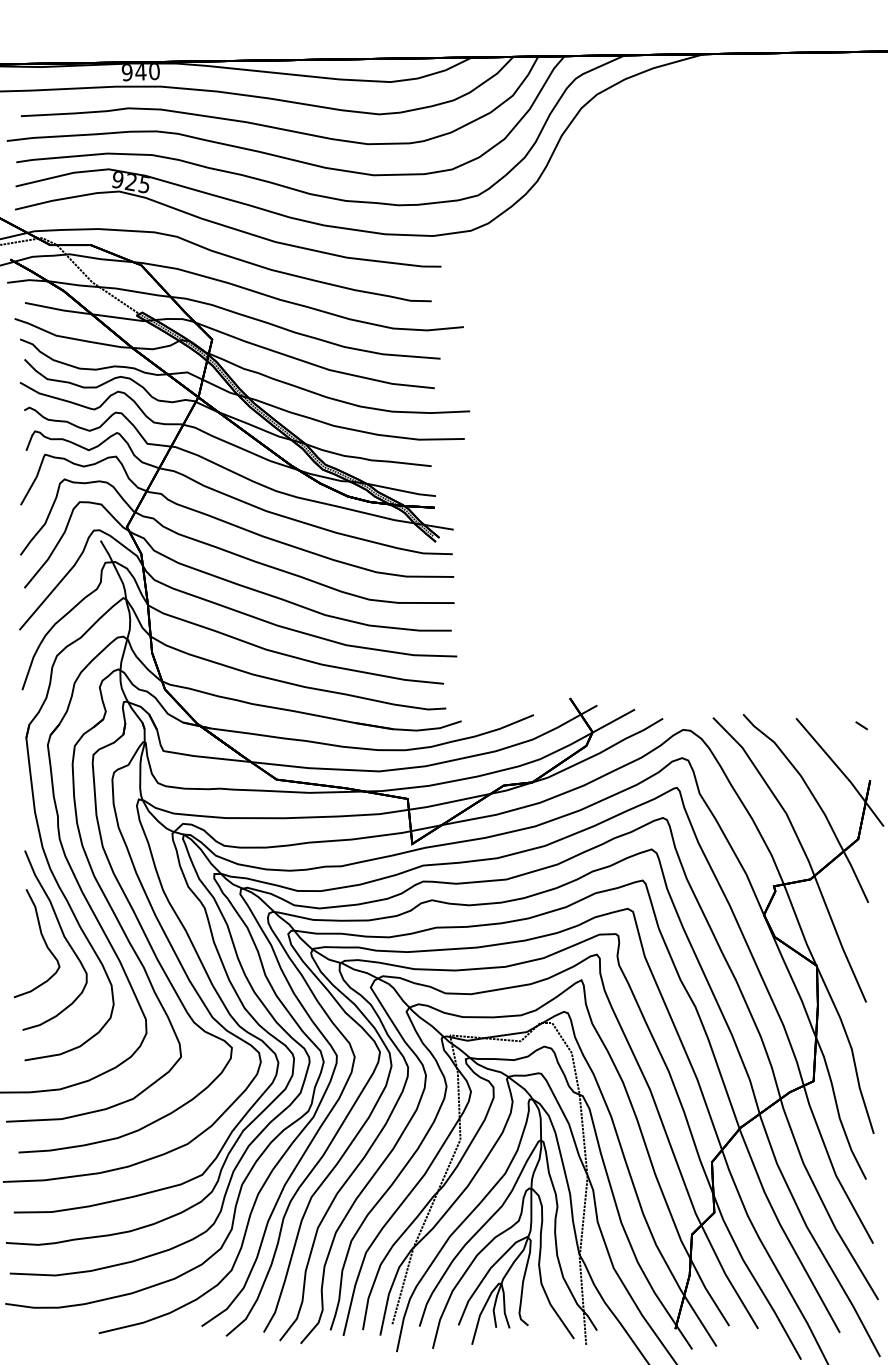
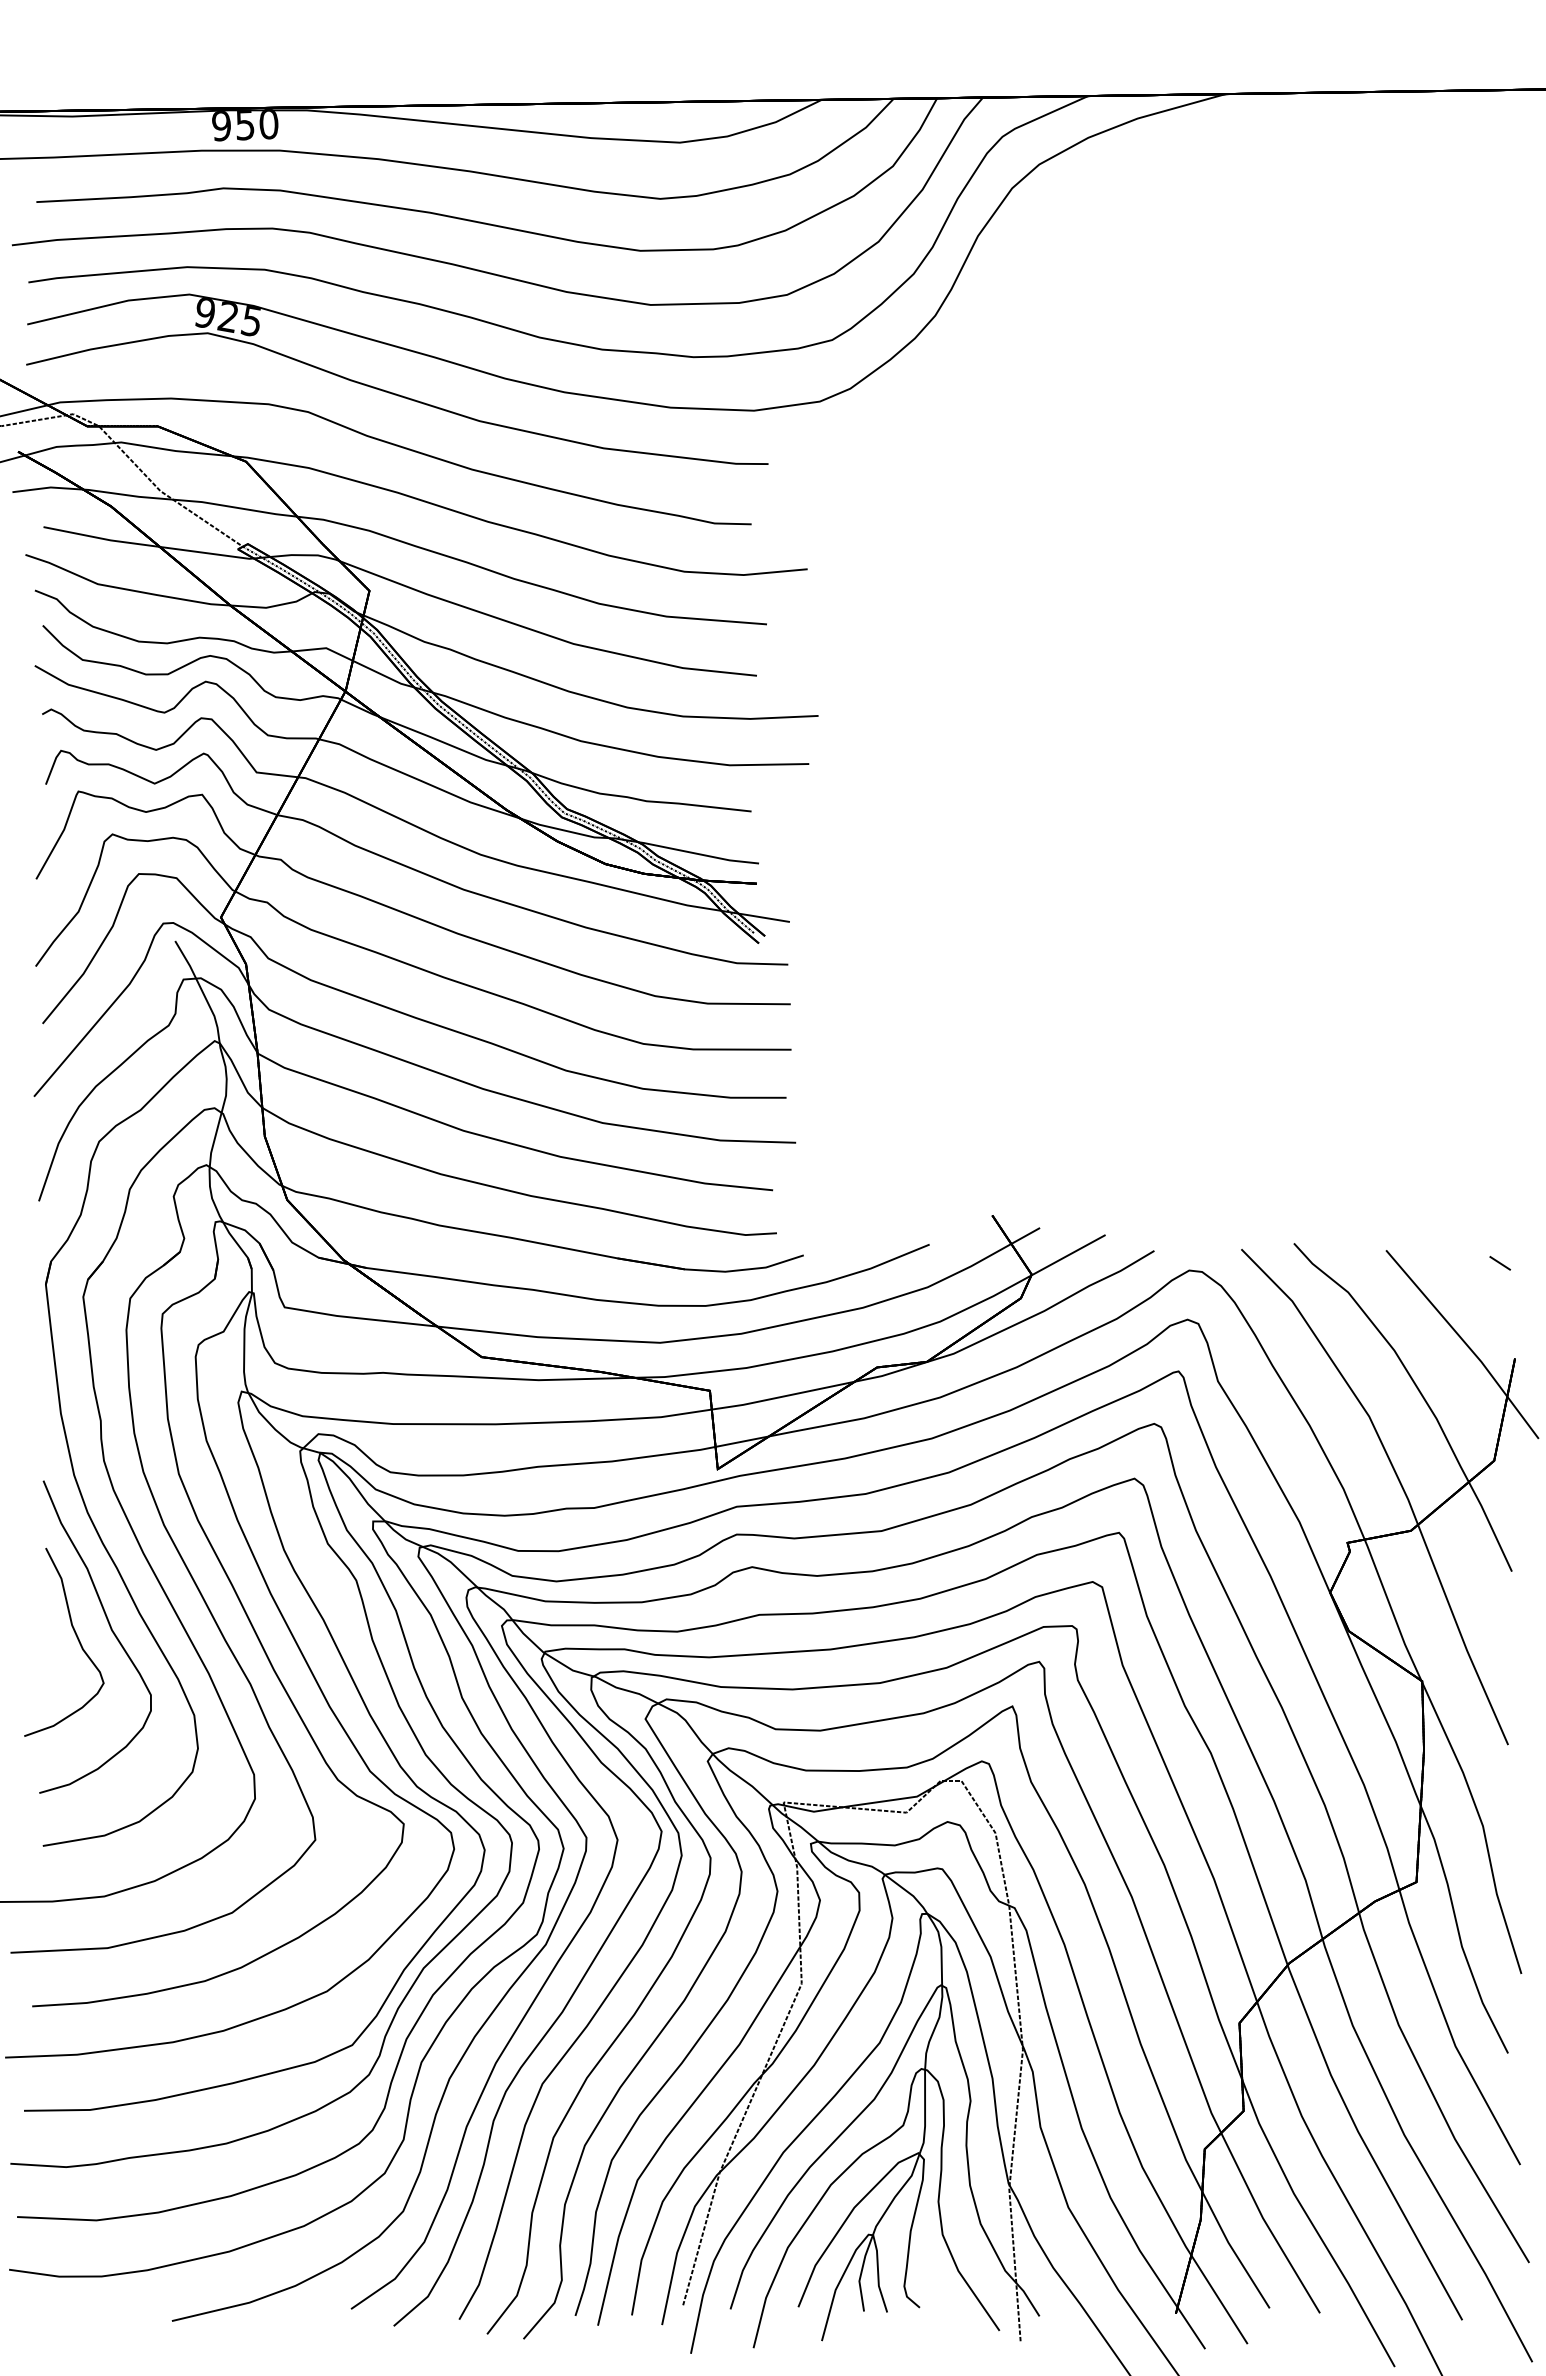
text: (140, 72) -> (244, 125), 940 -> 950

